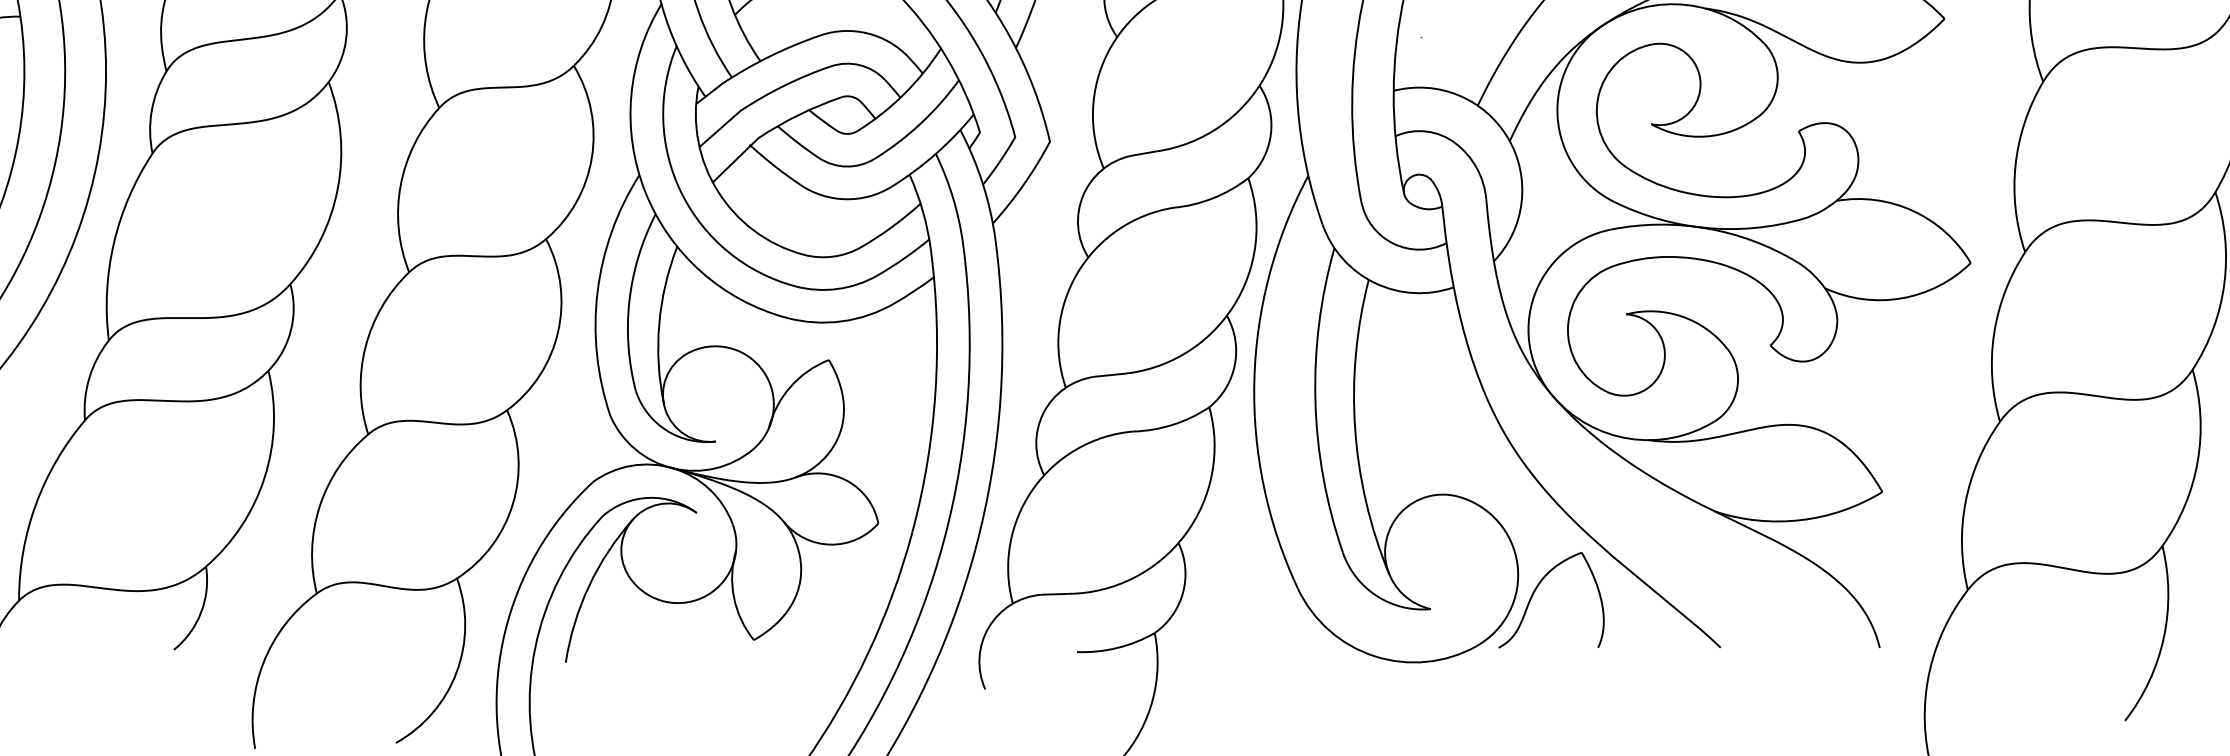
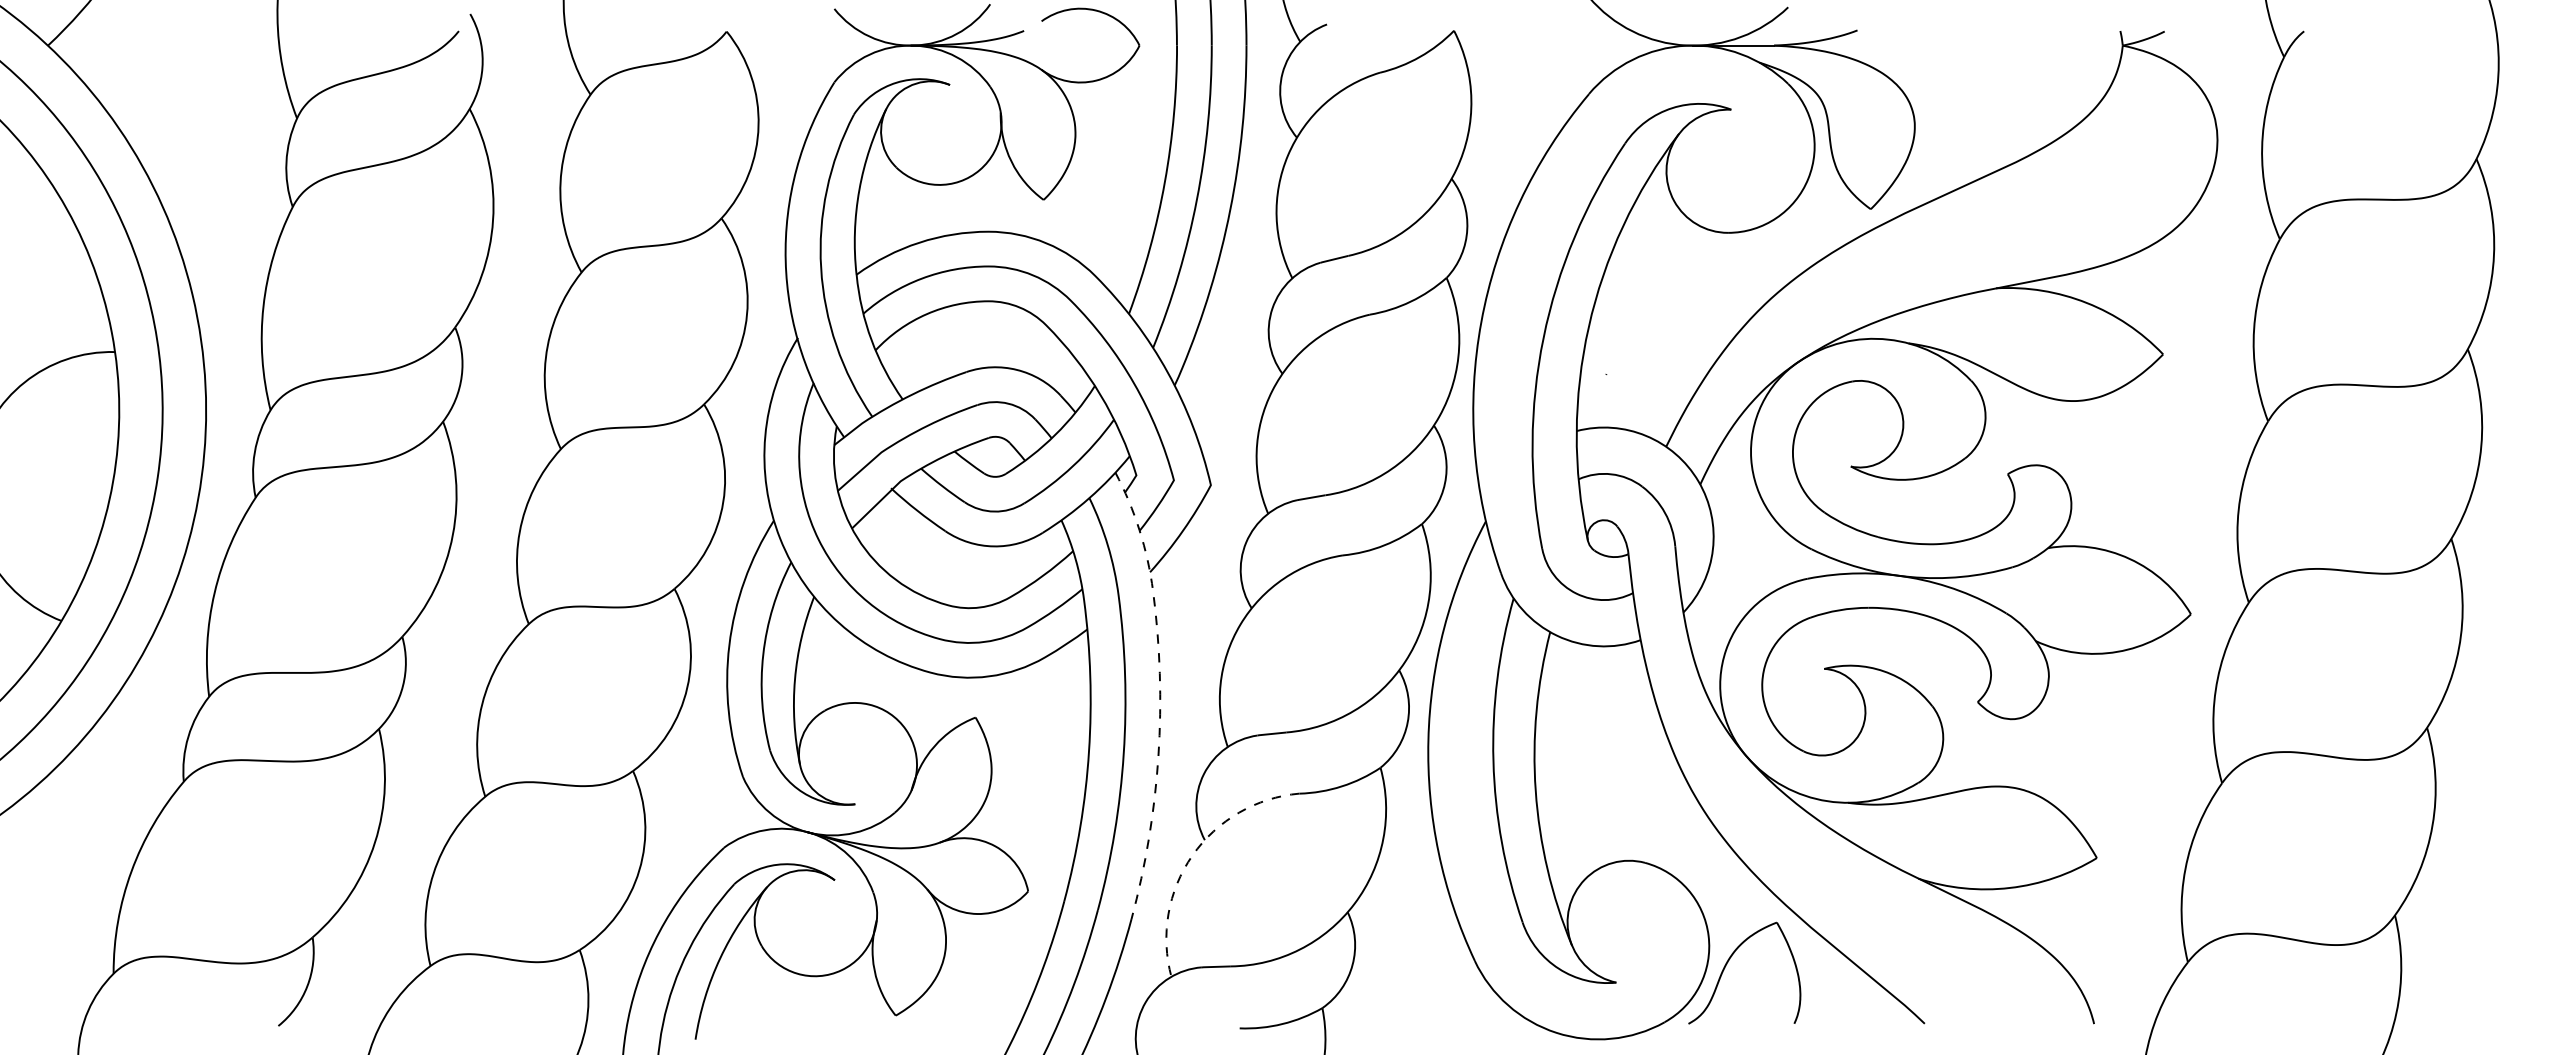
line: (1002, 337) -> (1160, 693), solid -> dashed
arc: (1032, 489) -> (1192, 855), solid -> dashed

